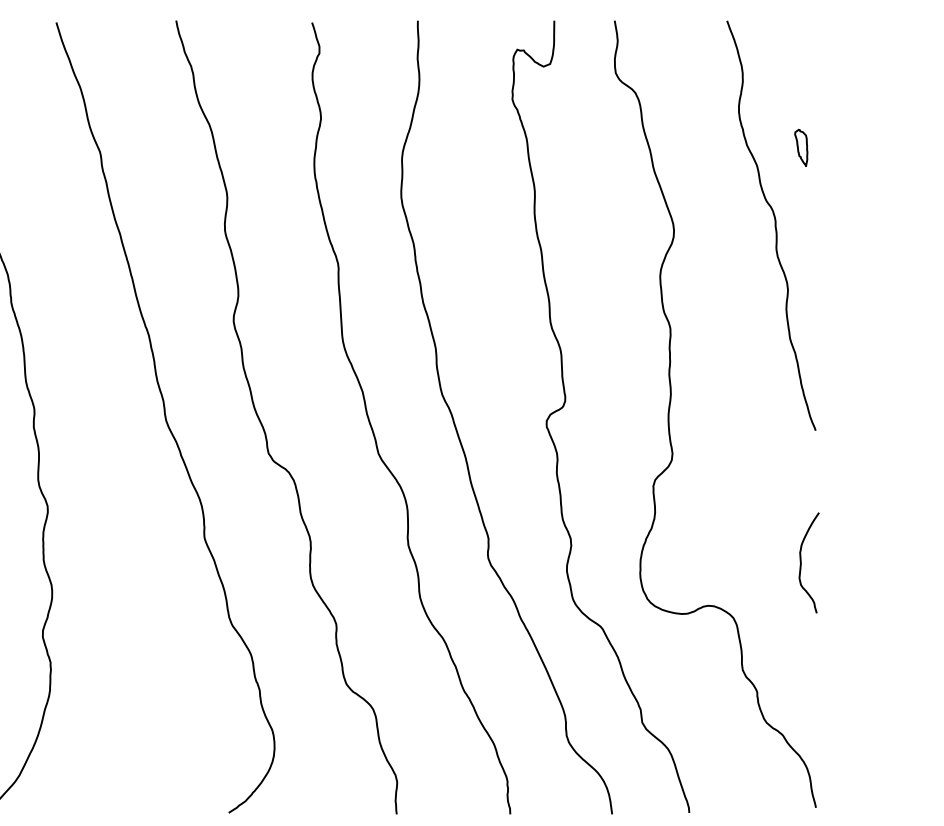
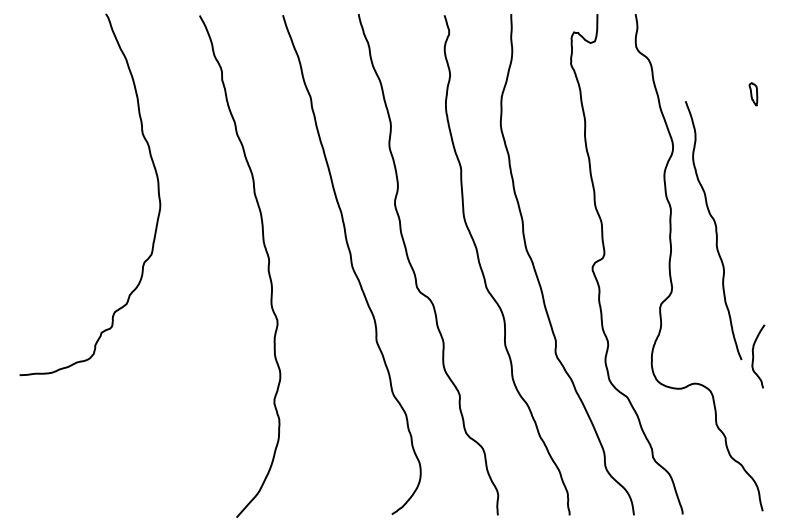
curve: (774, 225) -> (715, 230), moved

